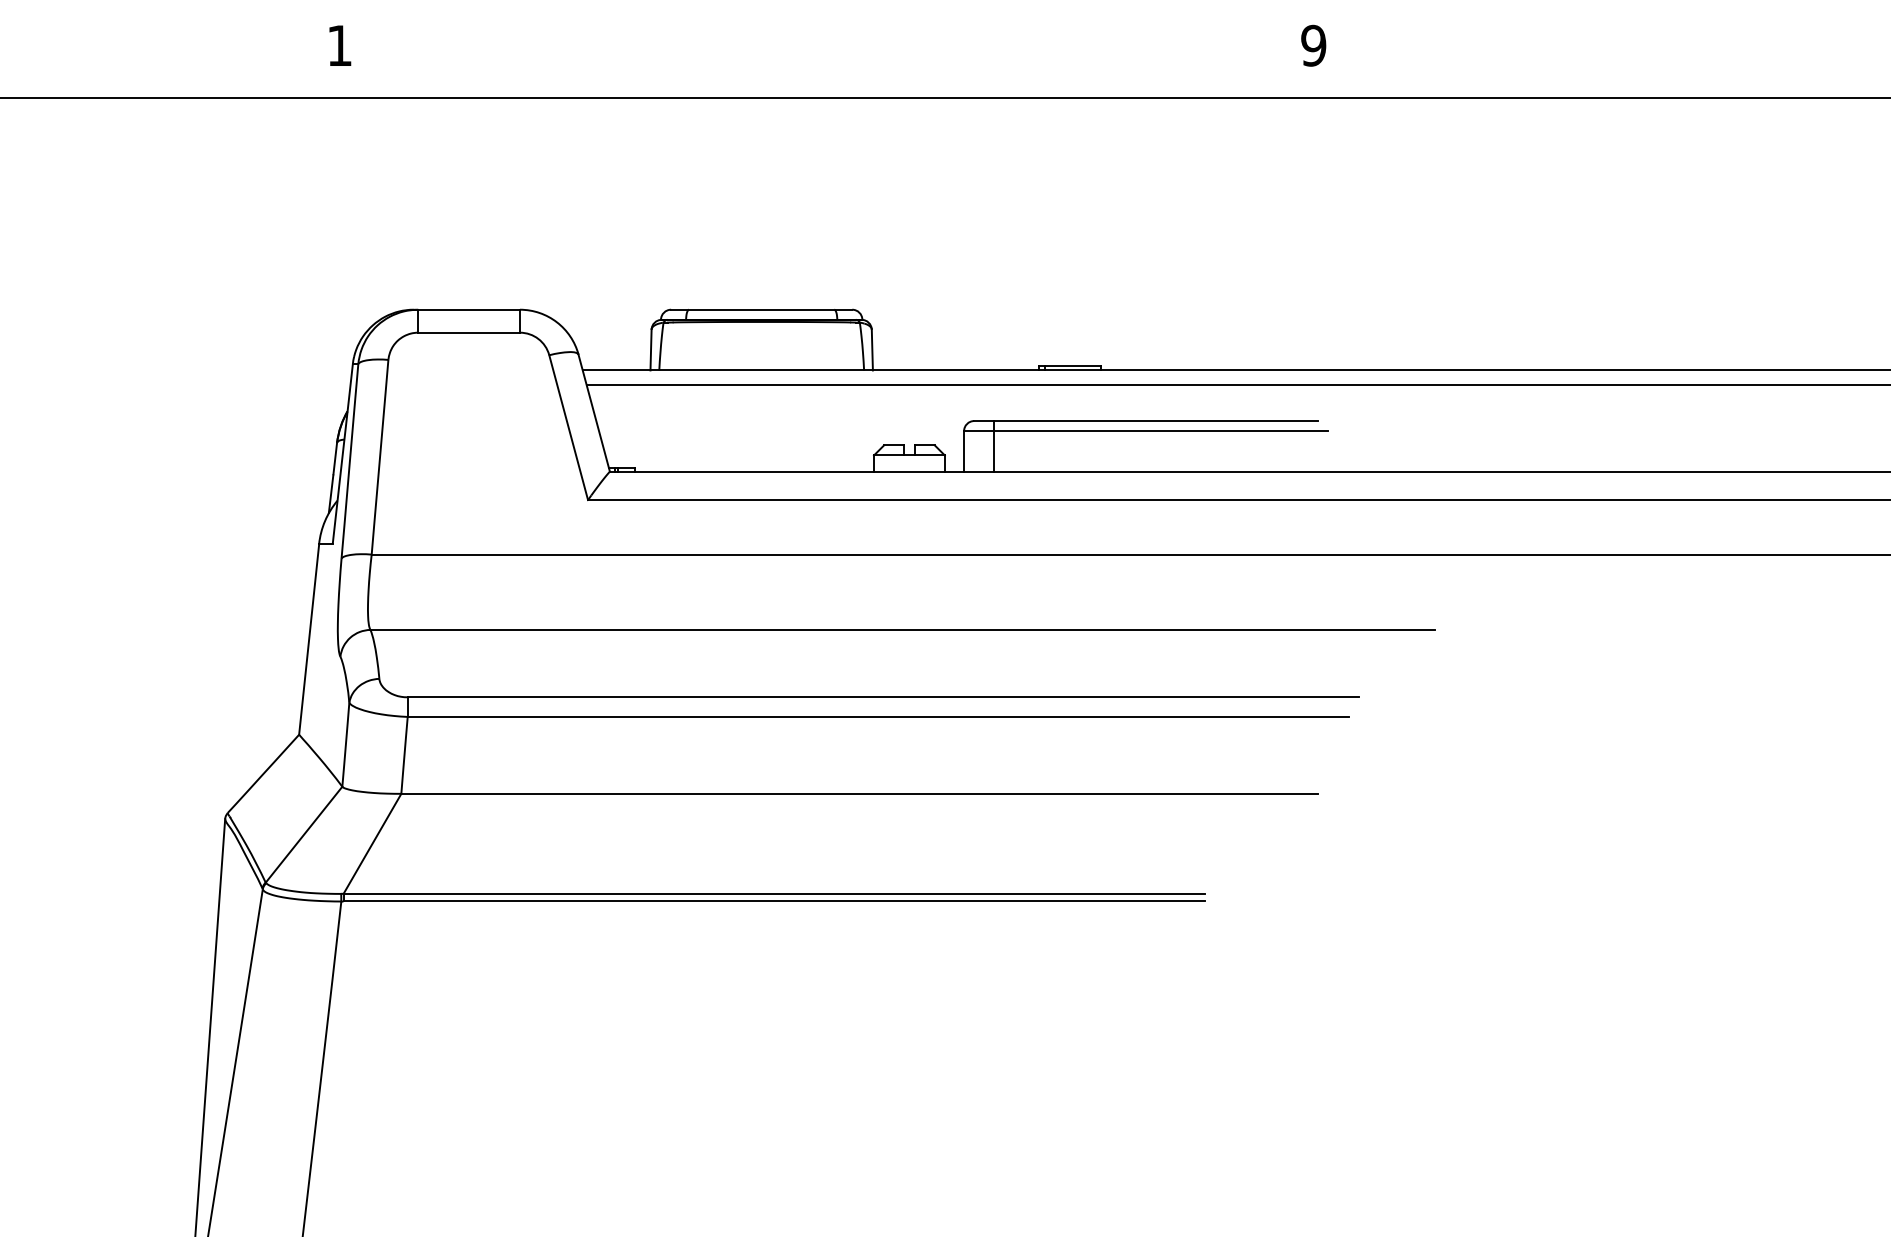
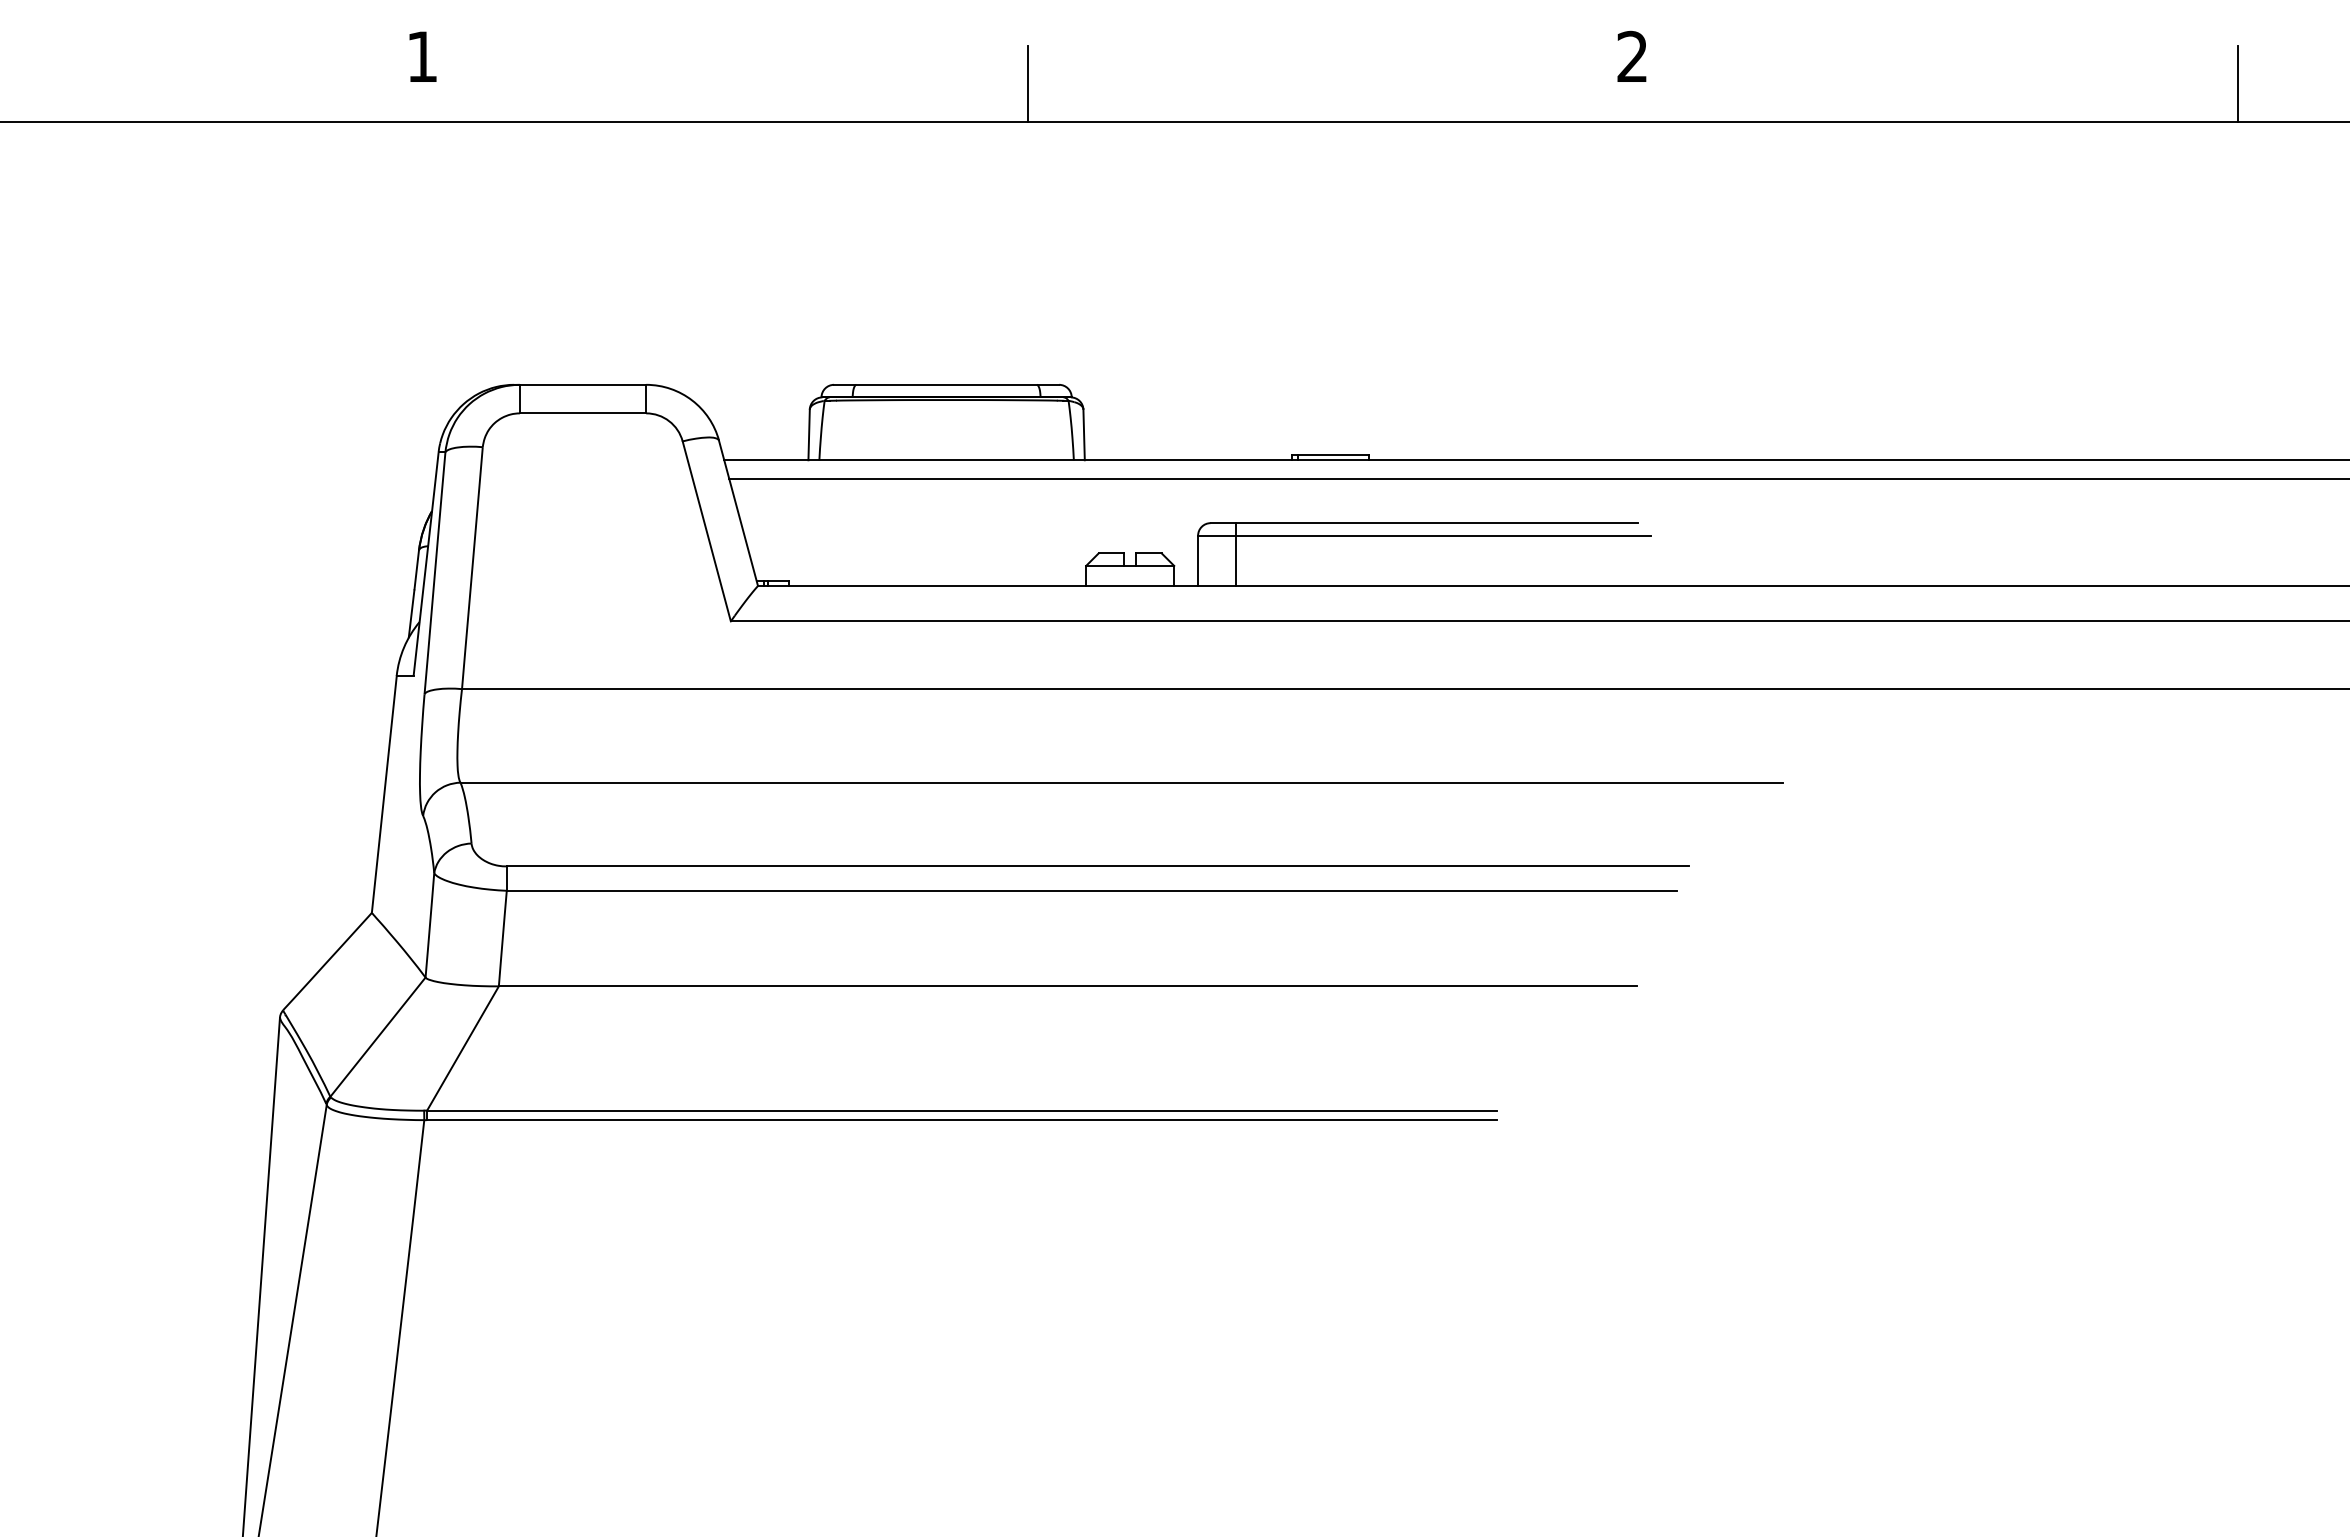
text: (1313, 45) -> (1632, 56), 9 -> 2
line: (826, 67) -> (1027, 83), added
line: (1800, 67) -> (2237, 83), added

